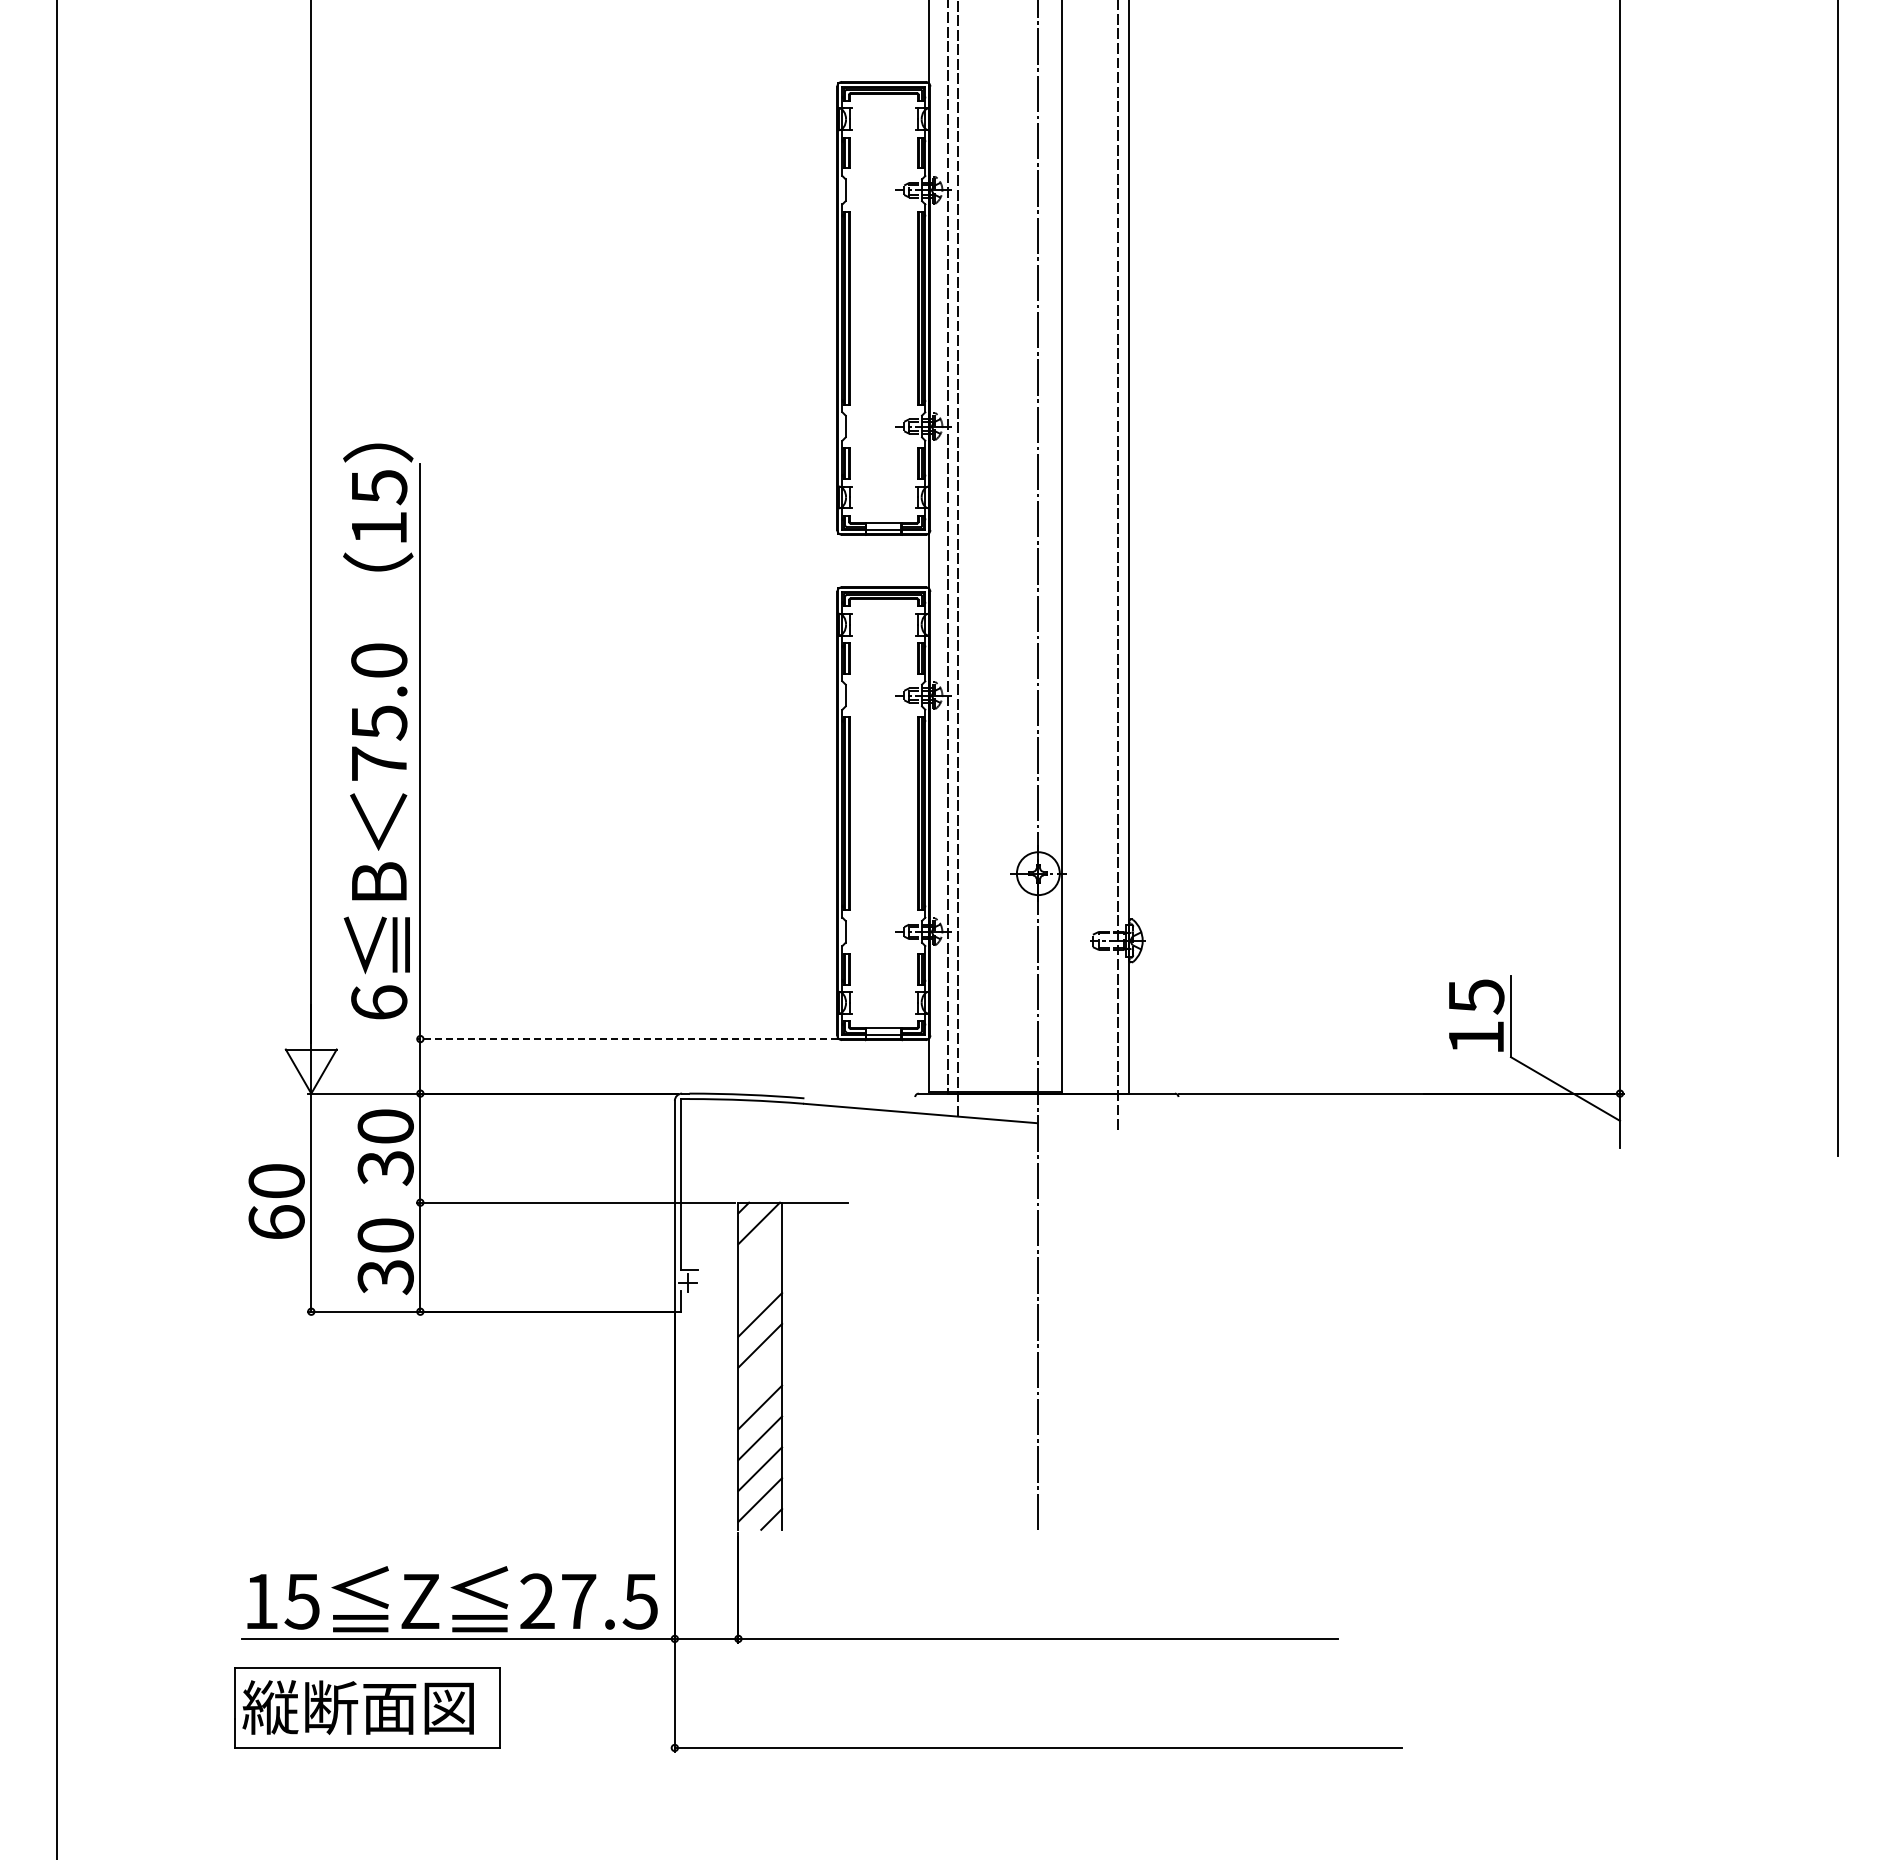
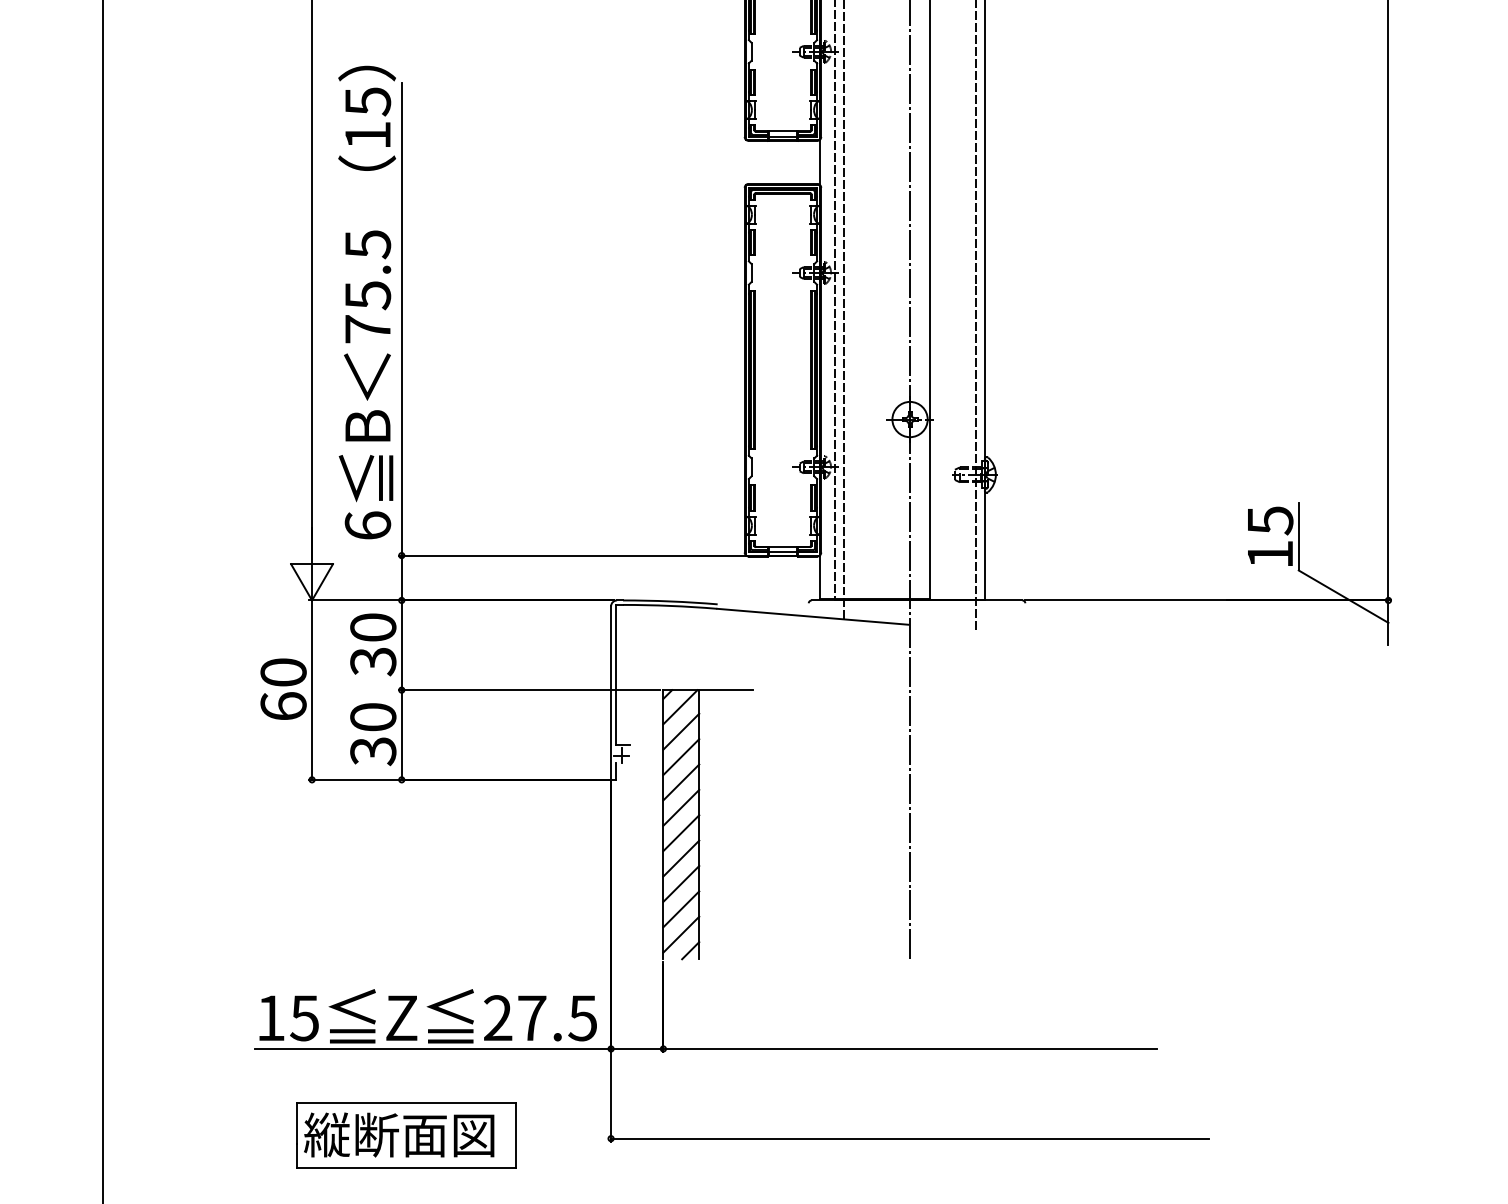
text: (379, 660) -> (368, 244), 75.0 -> 75.5
line: (627, 1039) -> (572, 555), dashed -> solid
line: (760, 1253) -> (681, 731), added
line: (760, 1283) -> (681, 756), added
line: (760, 1376) -> (681, 833), added
part: (367, 1707) -> (406, 1134), moved

